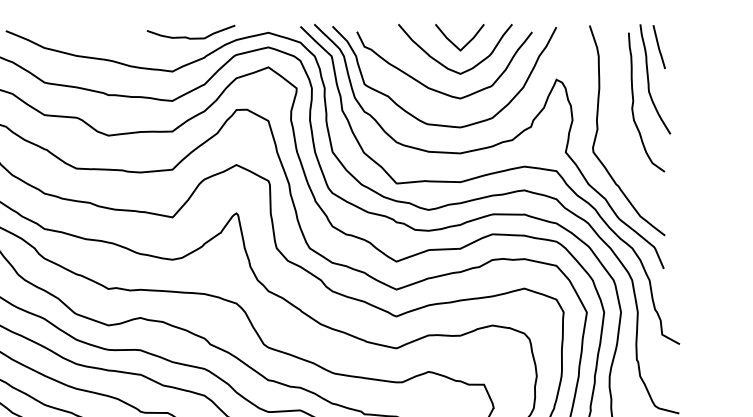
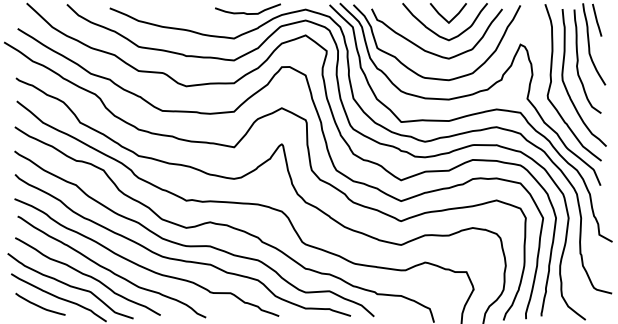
curve: (618, 135) -> (566, 86), added

